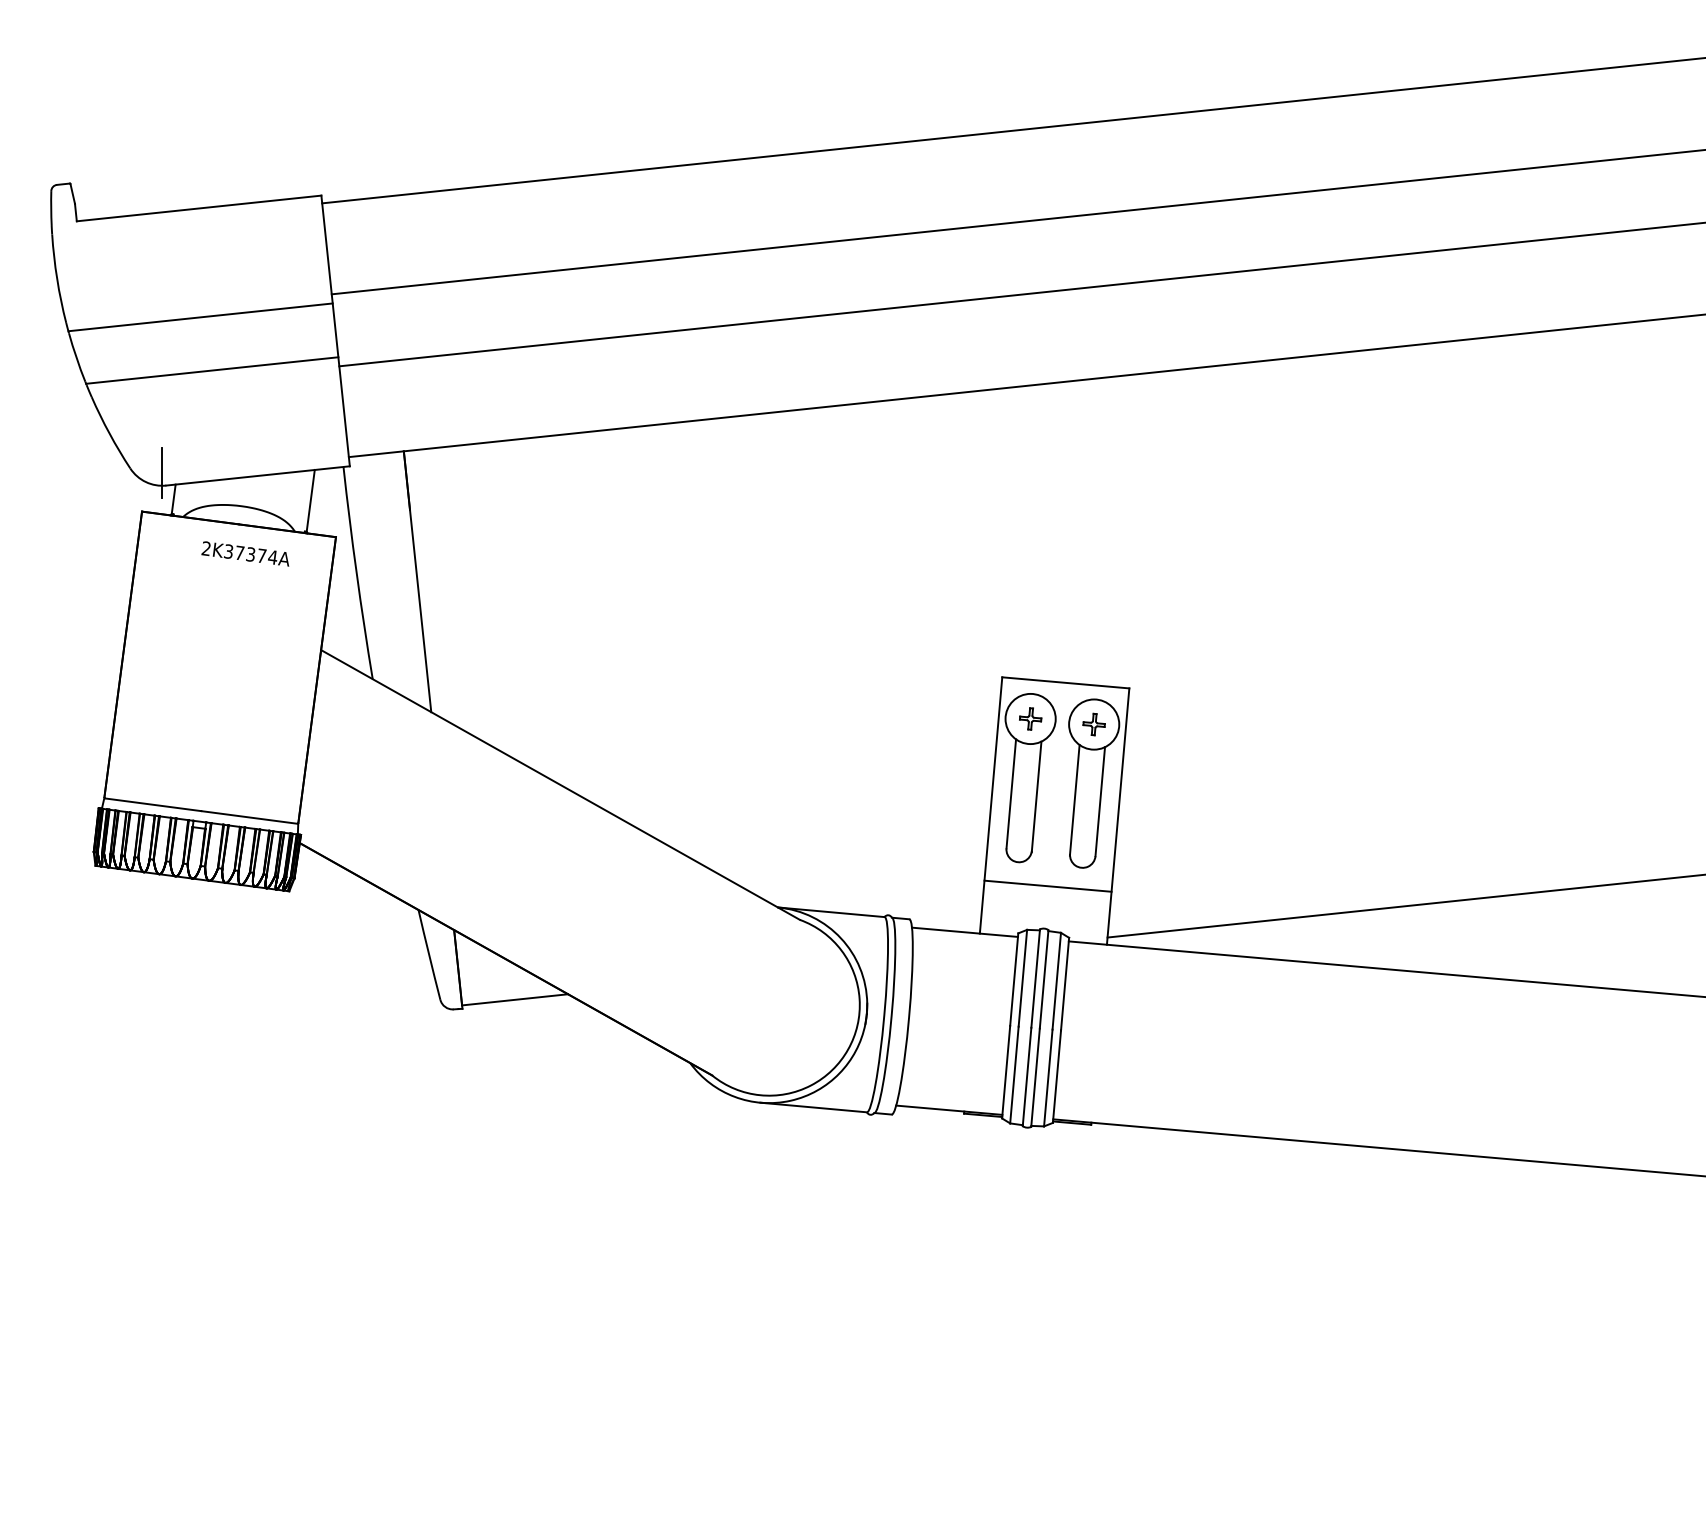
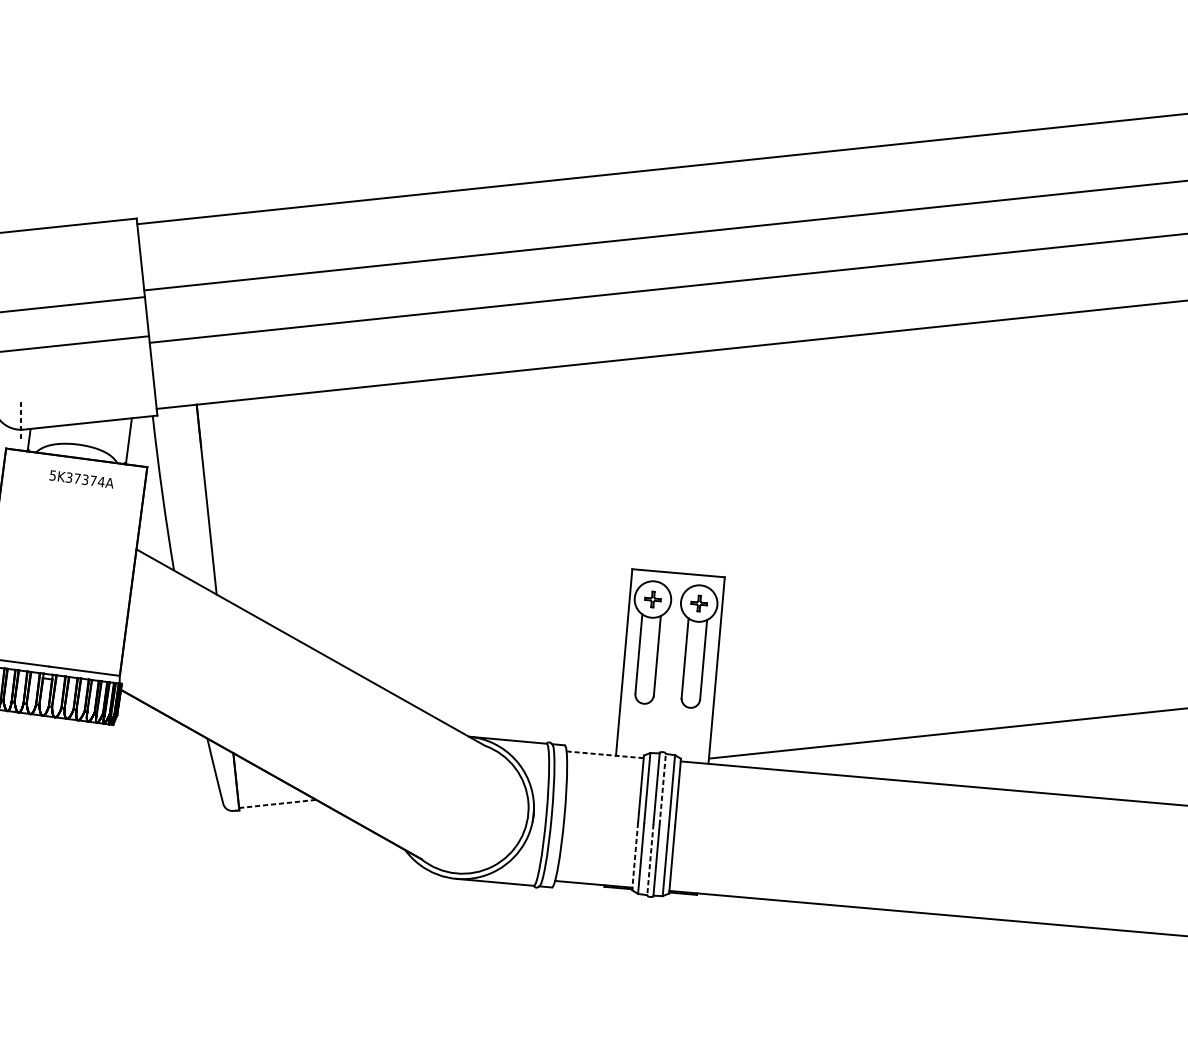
line: (162, 473) -> (21, 420), solid -> dashed
text: (205, 548) -> (52, 475), 2K37374A -> 5K37374A
line: (1047, 885) -> (665, 720), removed
line: (965, 932) -> (605, 754), solid -> dashed
line: (1044, 978) -> (663, 788), solid -> dashed
line: (515, 999) -> (277, 803), solid -> dashed
line: (1006, 1072) -> (635, 856), solid -> dashed
line: (1027, 1077) -> (650, 860), solid -> dashed

